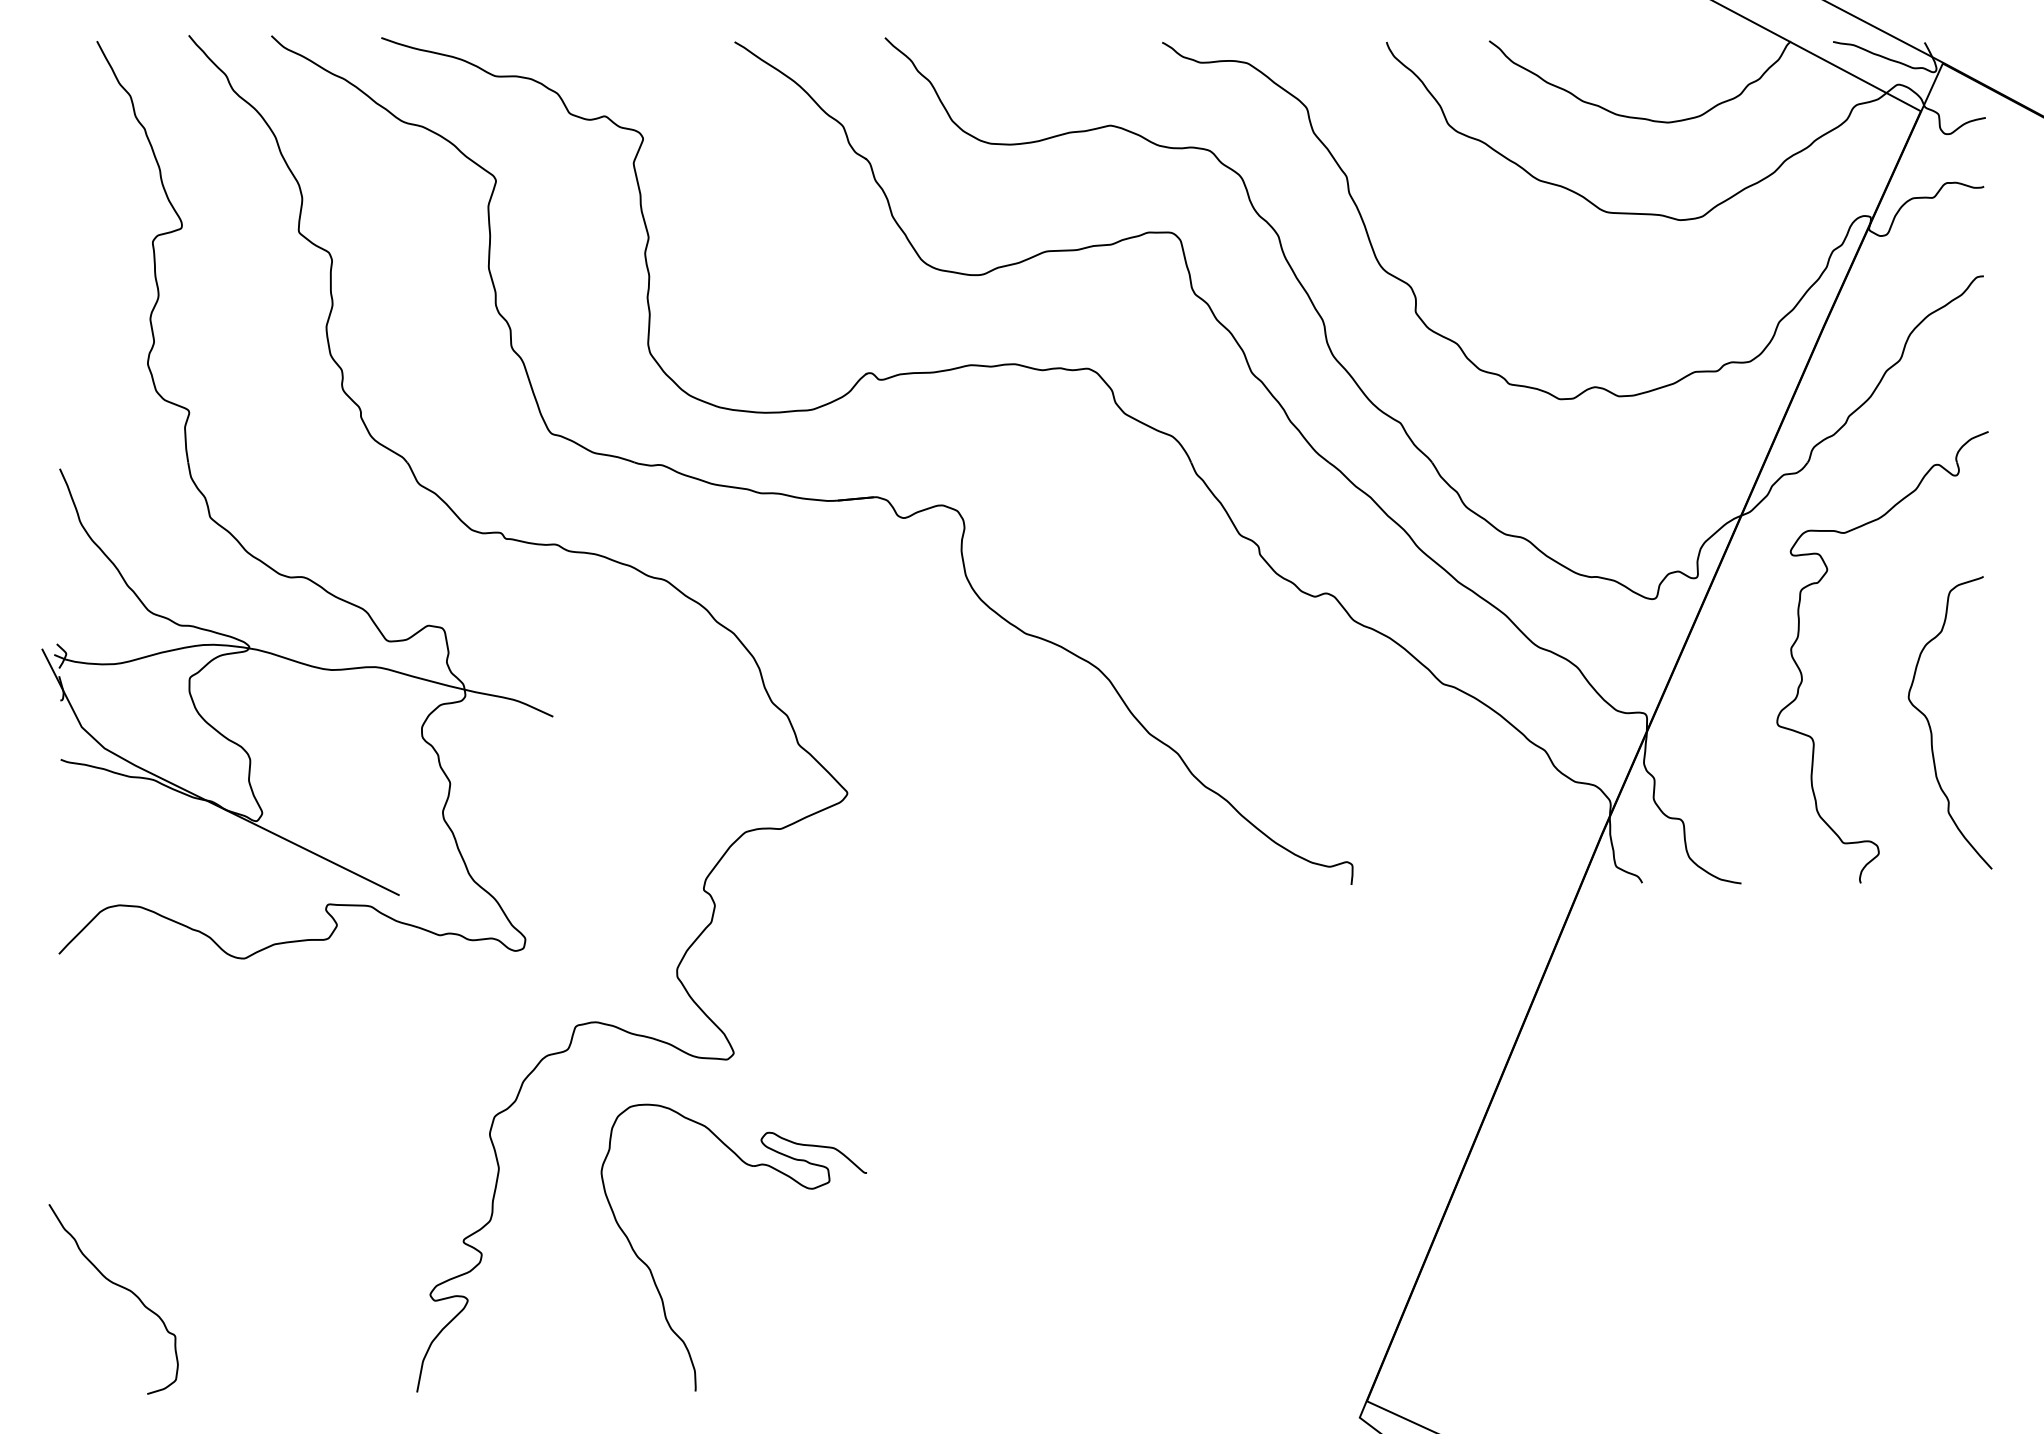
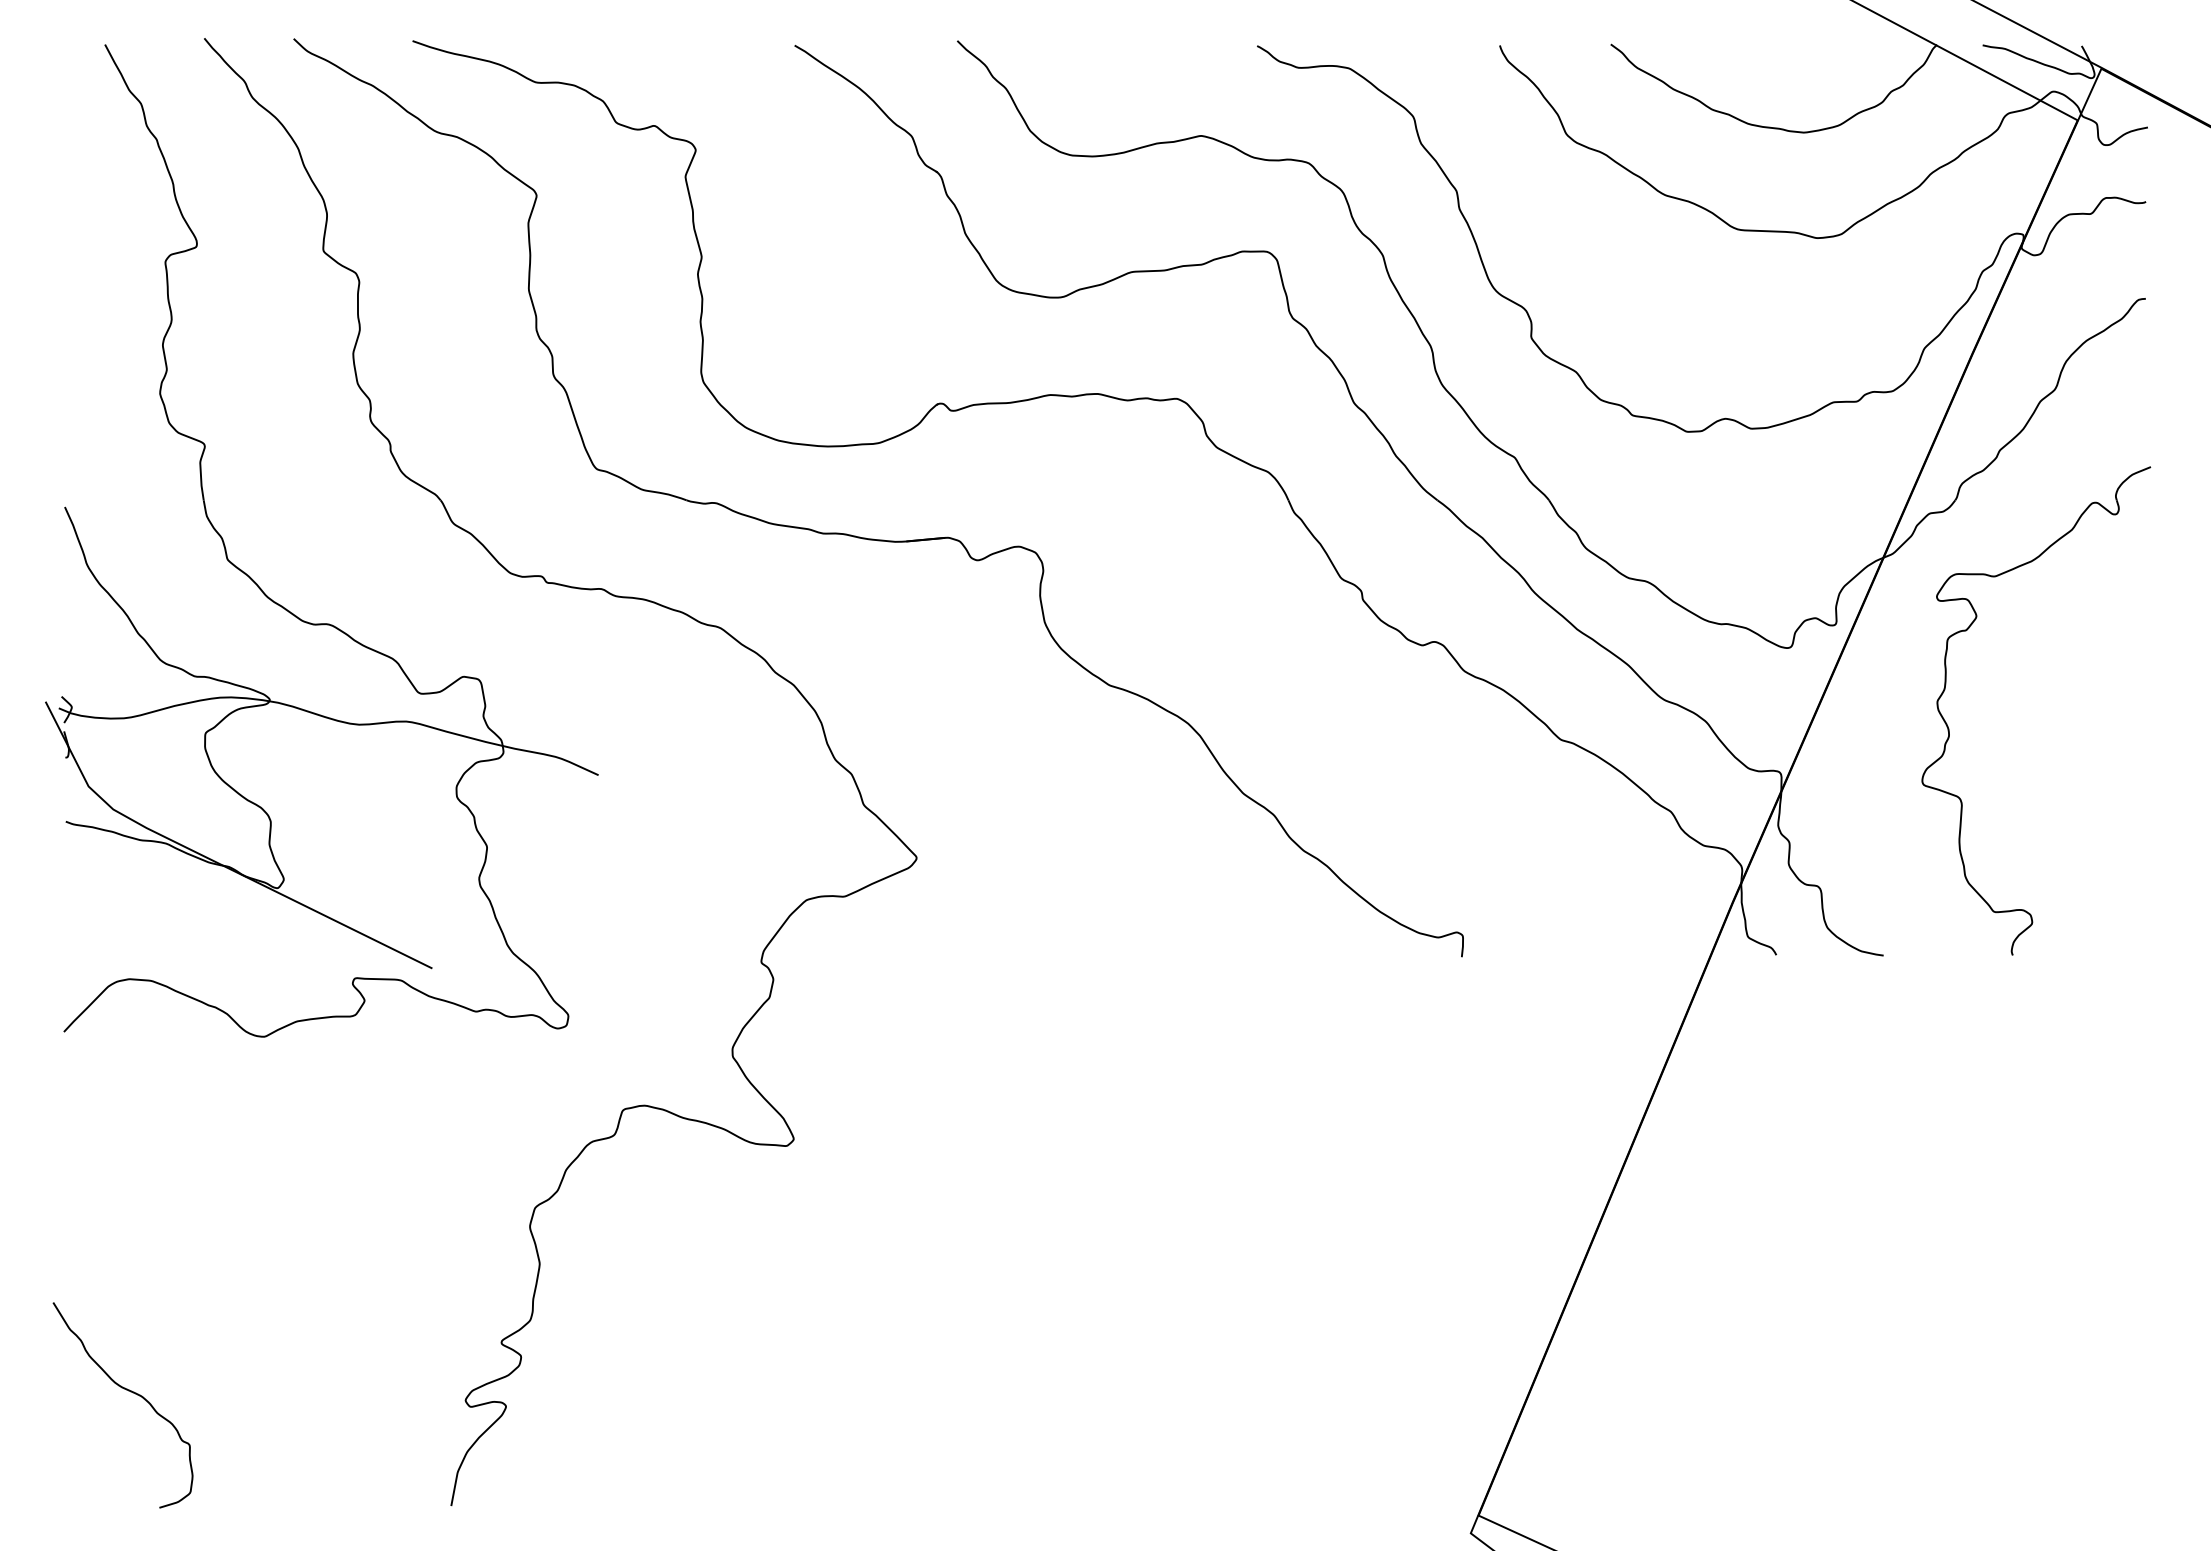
curve: (1930, 726) -> (2088, 785), removed
part: (752, 1167) -> (814, 1262), removed

